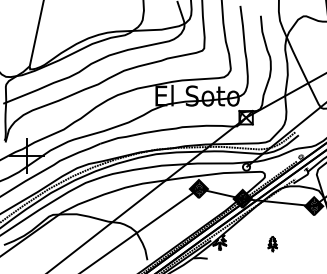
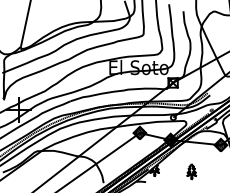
part: (272, 243) -> (191, 171), size x1.43

